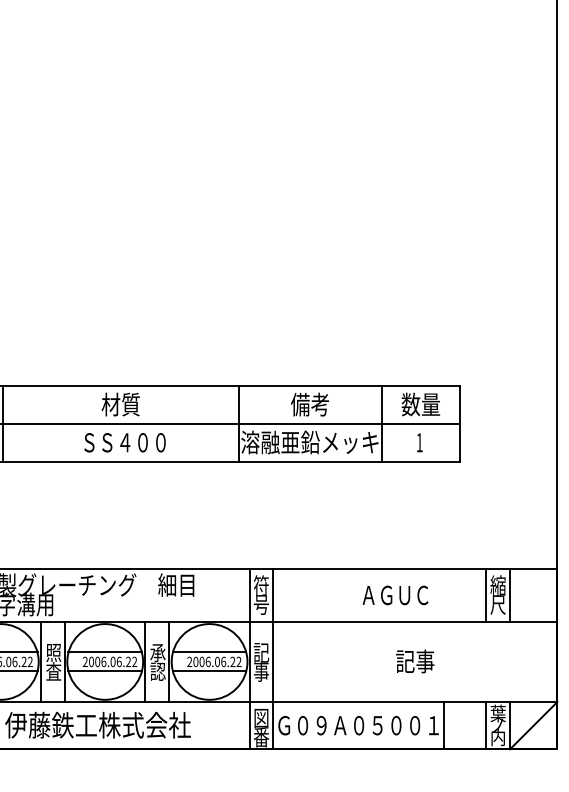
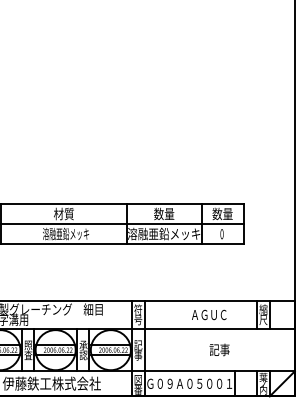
text: (310, 403) -> (164, 213), 備考 -> 数量
text: (125, 441) -> (66, 233), ＳＳ４００ -> 溶融亜鉛メッキ
text: (418, 443) -> (221, 234), 1 -> 0

